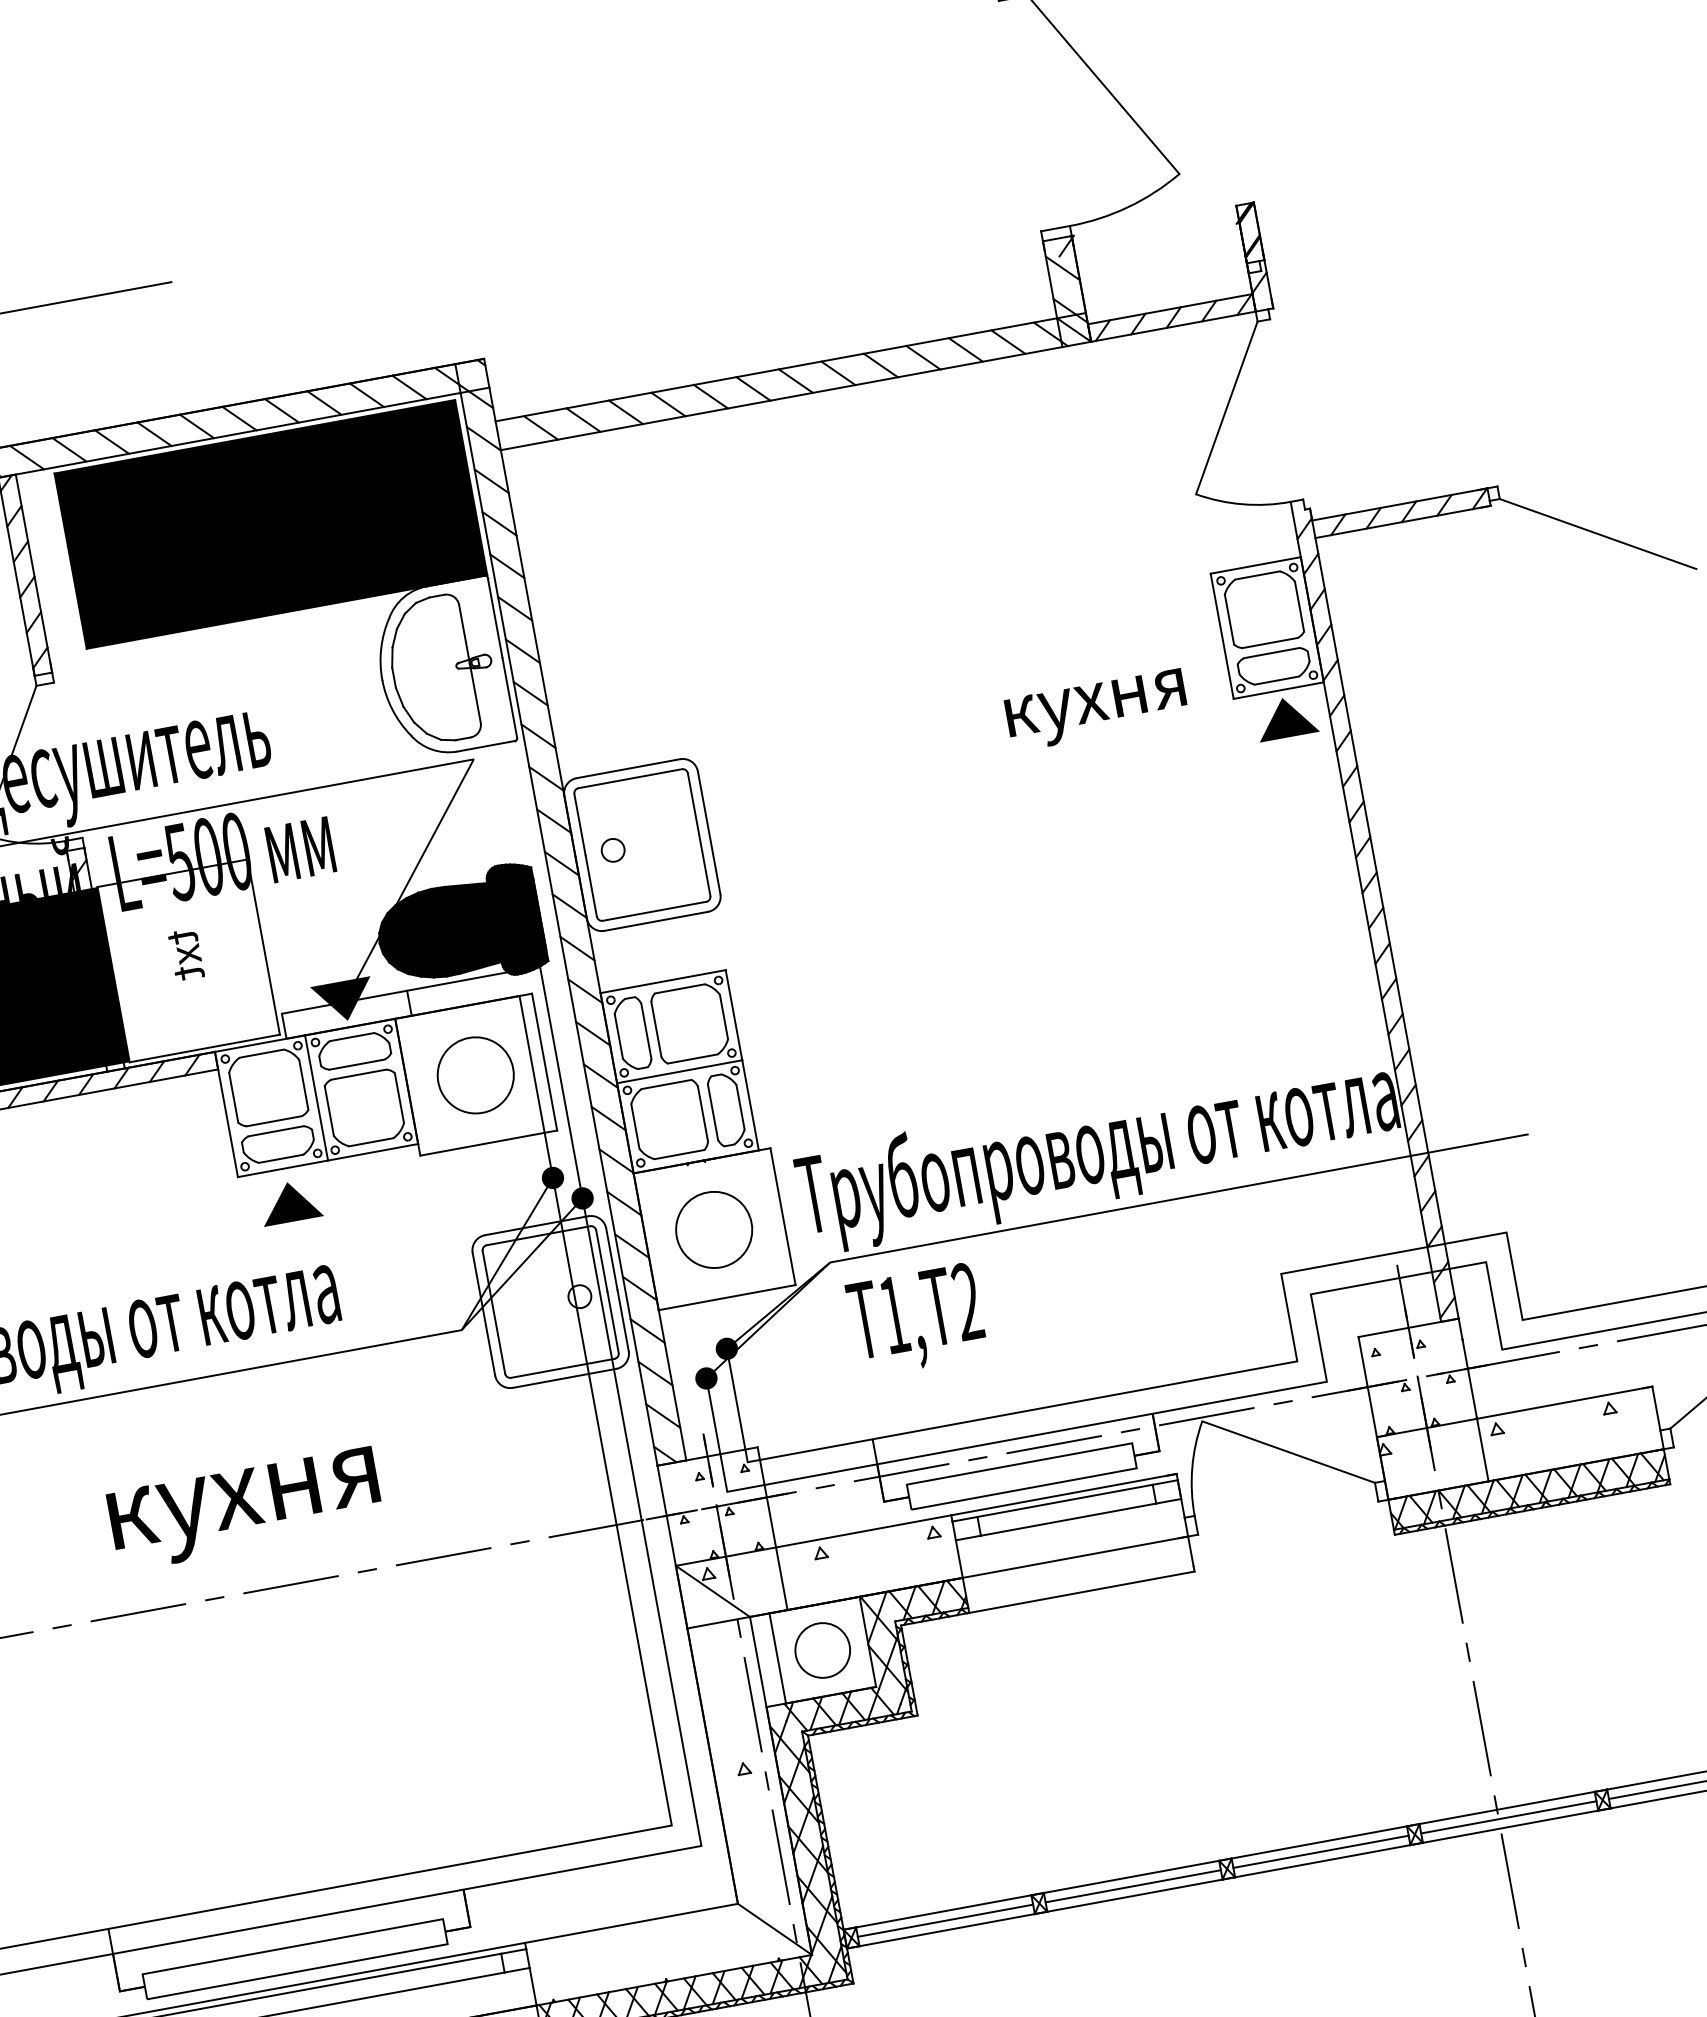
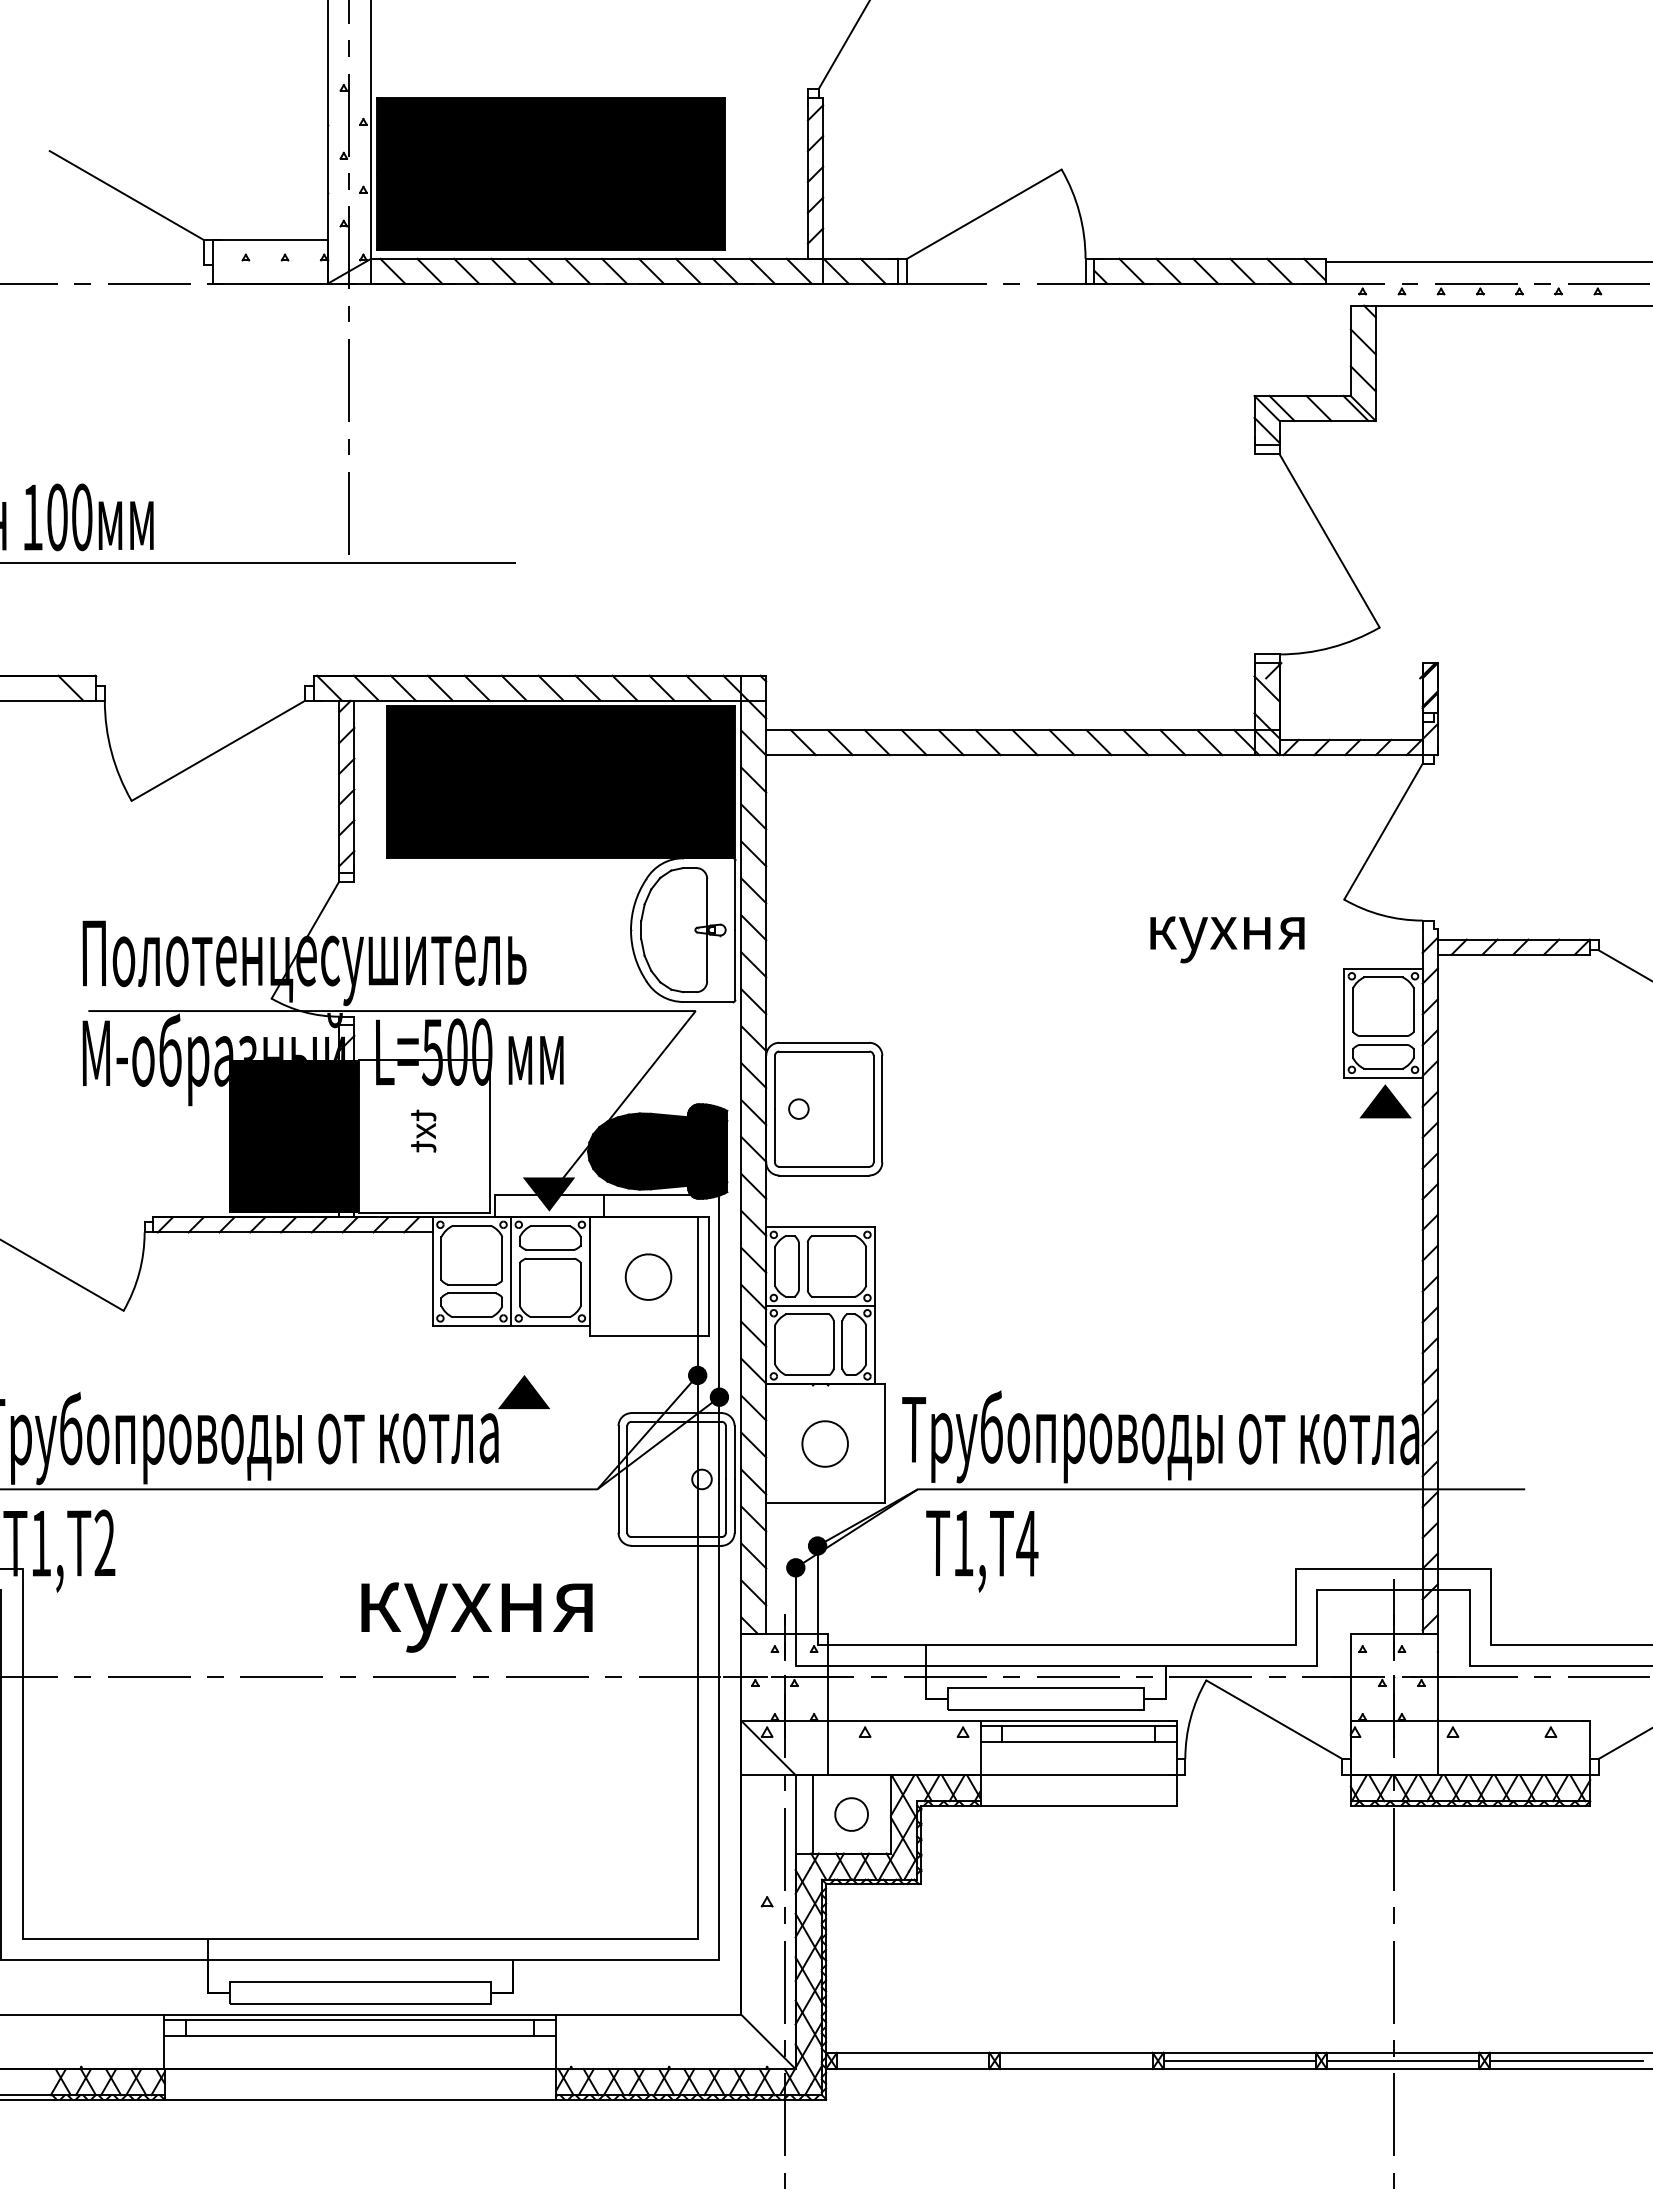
text: (1096, 709) -> (1227, 939), moved
part: (475, 1074) -> (648, 1276), size x0.7
part: (289, 1201) -> (523, 1391), moved
part: (713, 1229) -> (824, 1443), size x0.7
text: (967, 1300) -> (1027, 1542), 2 -> 4
text: (245, 1509) -> (476, 1617), moved
part: (822, 1650) -> (851, 1814), size x0.7
line: (1133, 1885) -> (1076, 2060), removed
line: (944, 1920) -> (912, 2060), removed

